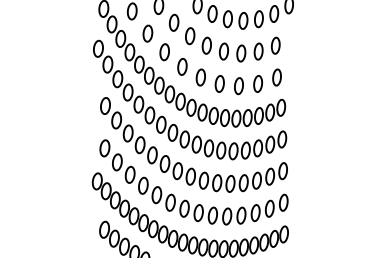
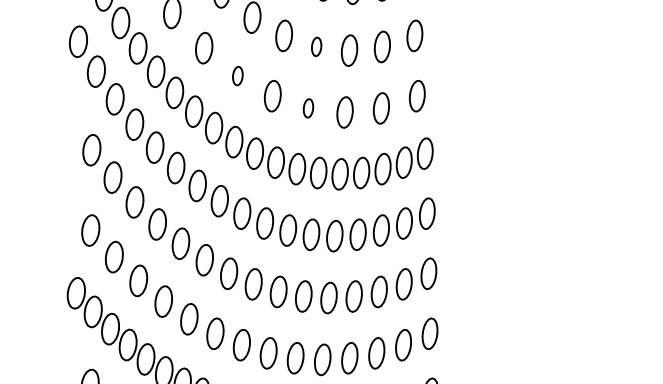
part: (223, 51) -> (315, 46), size x0.6
part: (182, 66) -> (237, 75), size x0.6
part: (219, 83) -> (308, 107), size x0.6

